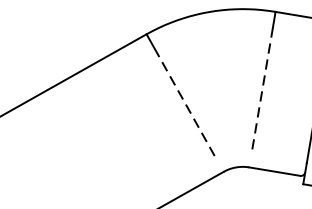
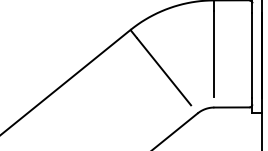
line: (262, 90) -> (214, 54), dashed -> solid
line: (185, 102) -> (164, 71), dashed -> solid

